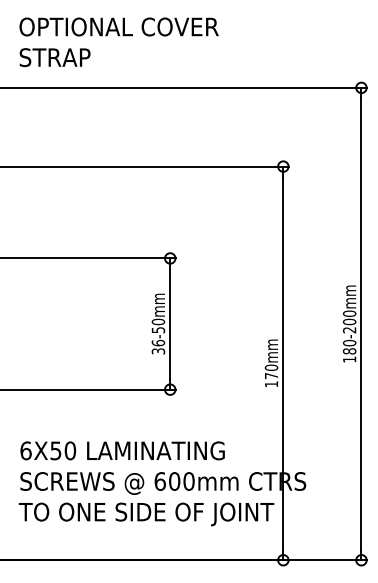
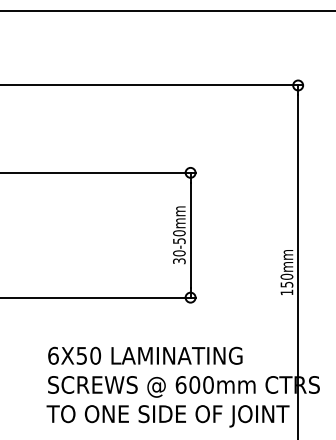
text: (157, 342) -> (178, 252), 36-50mm -> 30-50mm
text: (271, 376) -> (286, 285), 170mm -> 150mm

